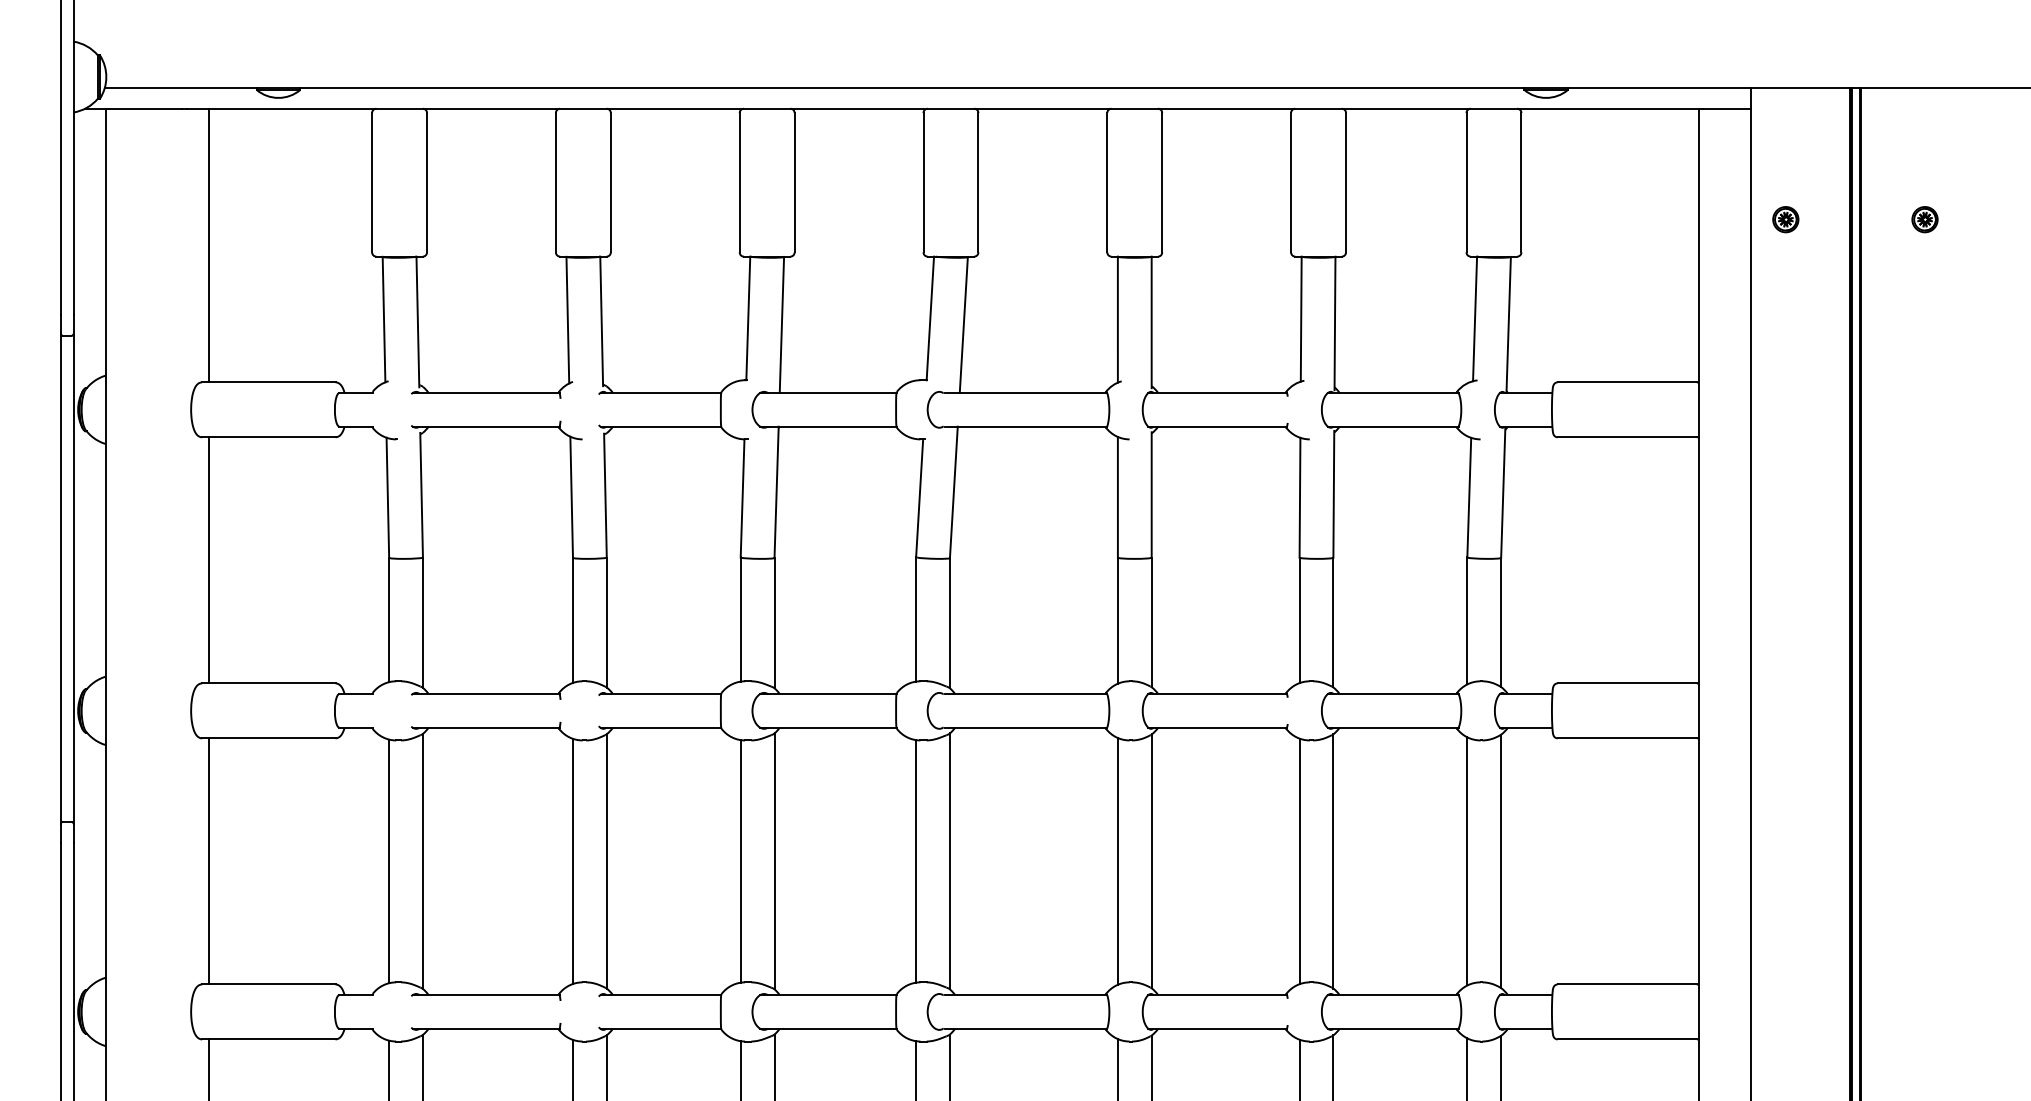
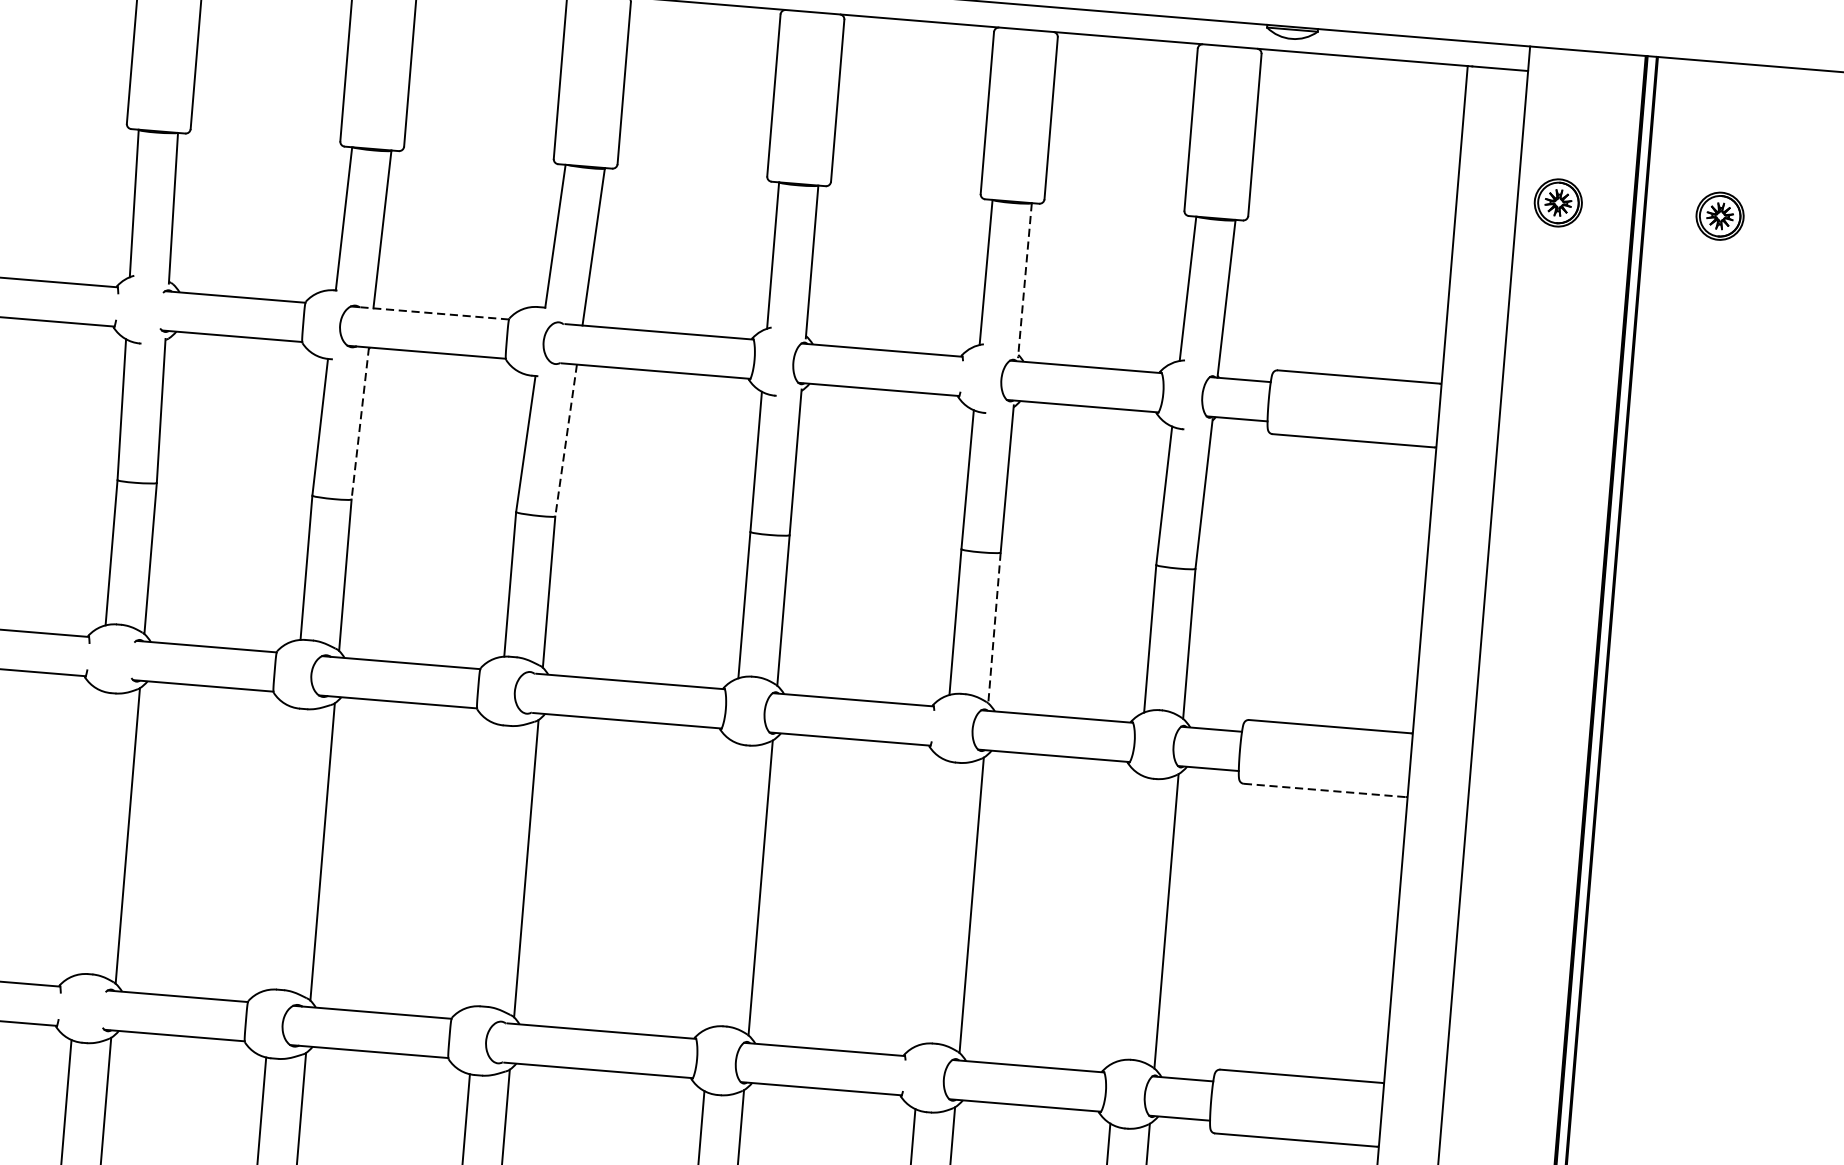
part: (1785, 219) -> (1558, 202), size x1.6
part: (1924, 219) -> (1719, 216), size x1.6
line: (1335, 323) -> (1025, 280), solid -> dashed
line: (831, 392) -> (433, 312), solid -> dashed
line: (776, 492) -> (360, 423), solid -> dashed
line: (953, 492) -> (565, 440), solid -> dashed
line: (1333, 622) -> (994, 627), solid -> dashed
line: (1627, 738) -> (1324, 790), solid -> dashed
line: (572, 860) -> (88, 831), removed
line: (740, 861) -> (283, 848), removed
line: (916, 861) -> (487, 865), removed
line: (1117, 861) -> (720, 884), removed
line: (1299, 861) -> (932, 902), removed
line: (1467, 861) -> (1127, 918), removed

